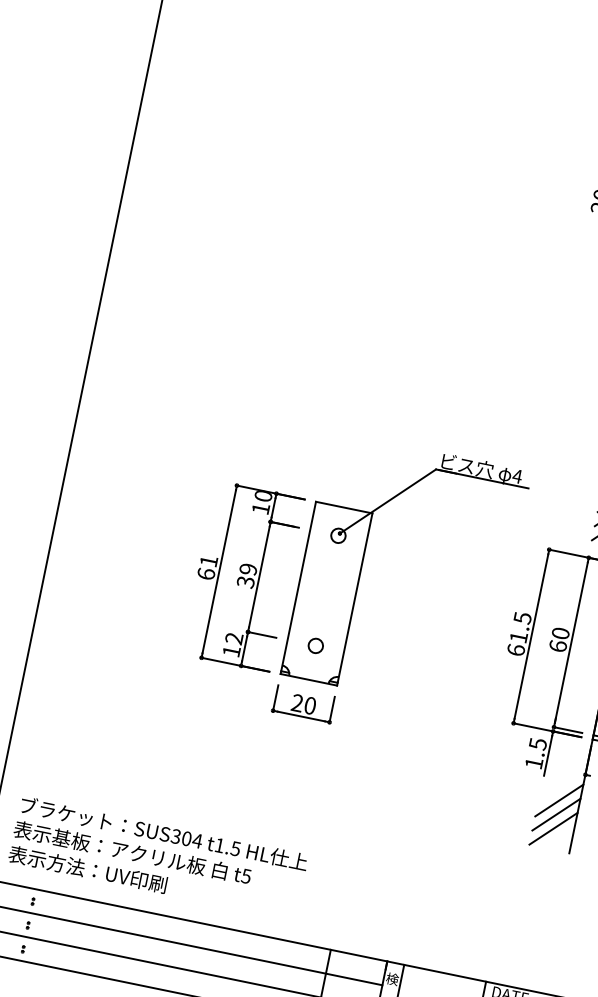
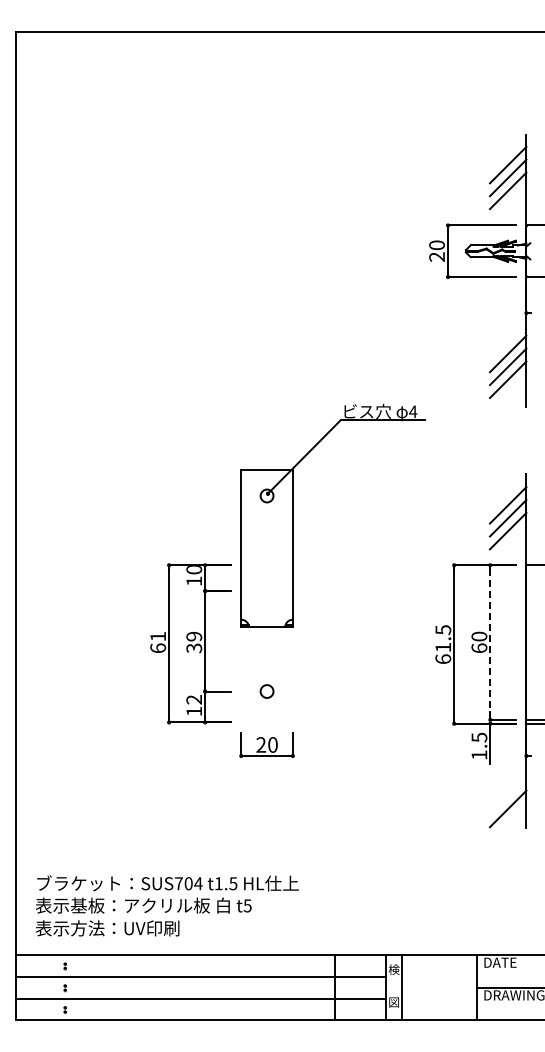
part: (363, 563) -> (293, 515), moved
line: (571, 643) -> (490, 643), solid -> dashed
line: (558, 799) -> (507, 782), removed
line: (555, 813) -> (507, 795), removed
text: (175, 836) -> (178, 883), SUS304 -> SUS704

